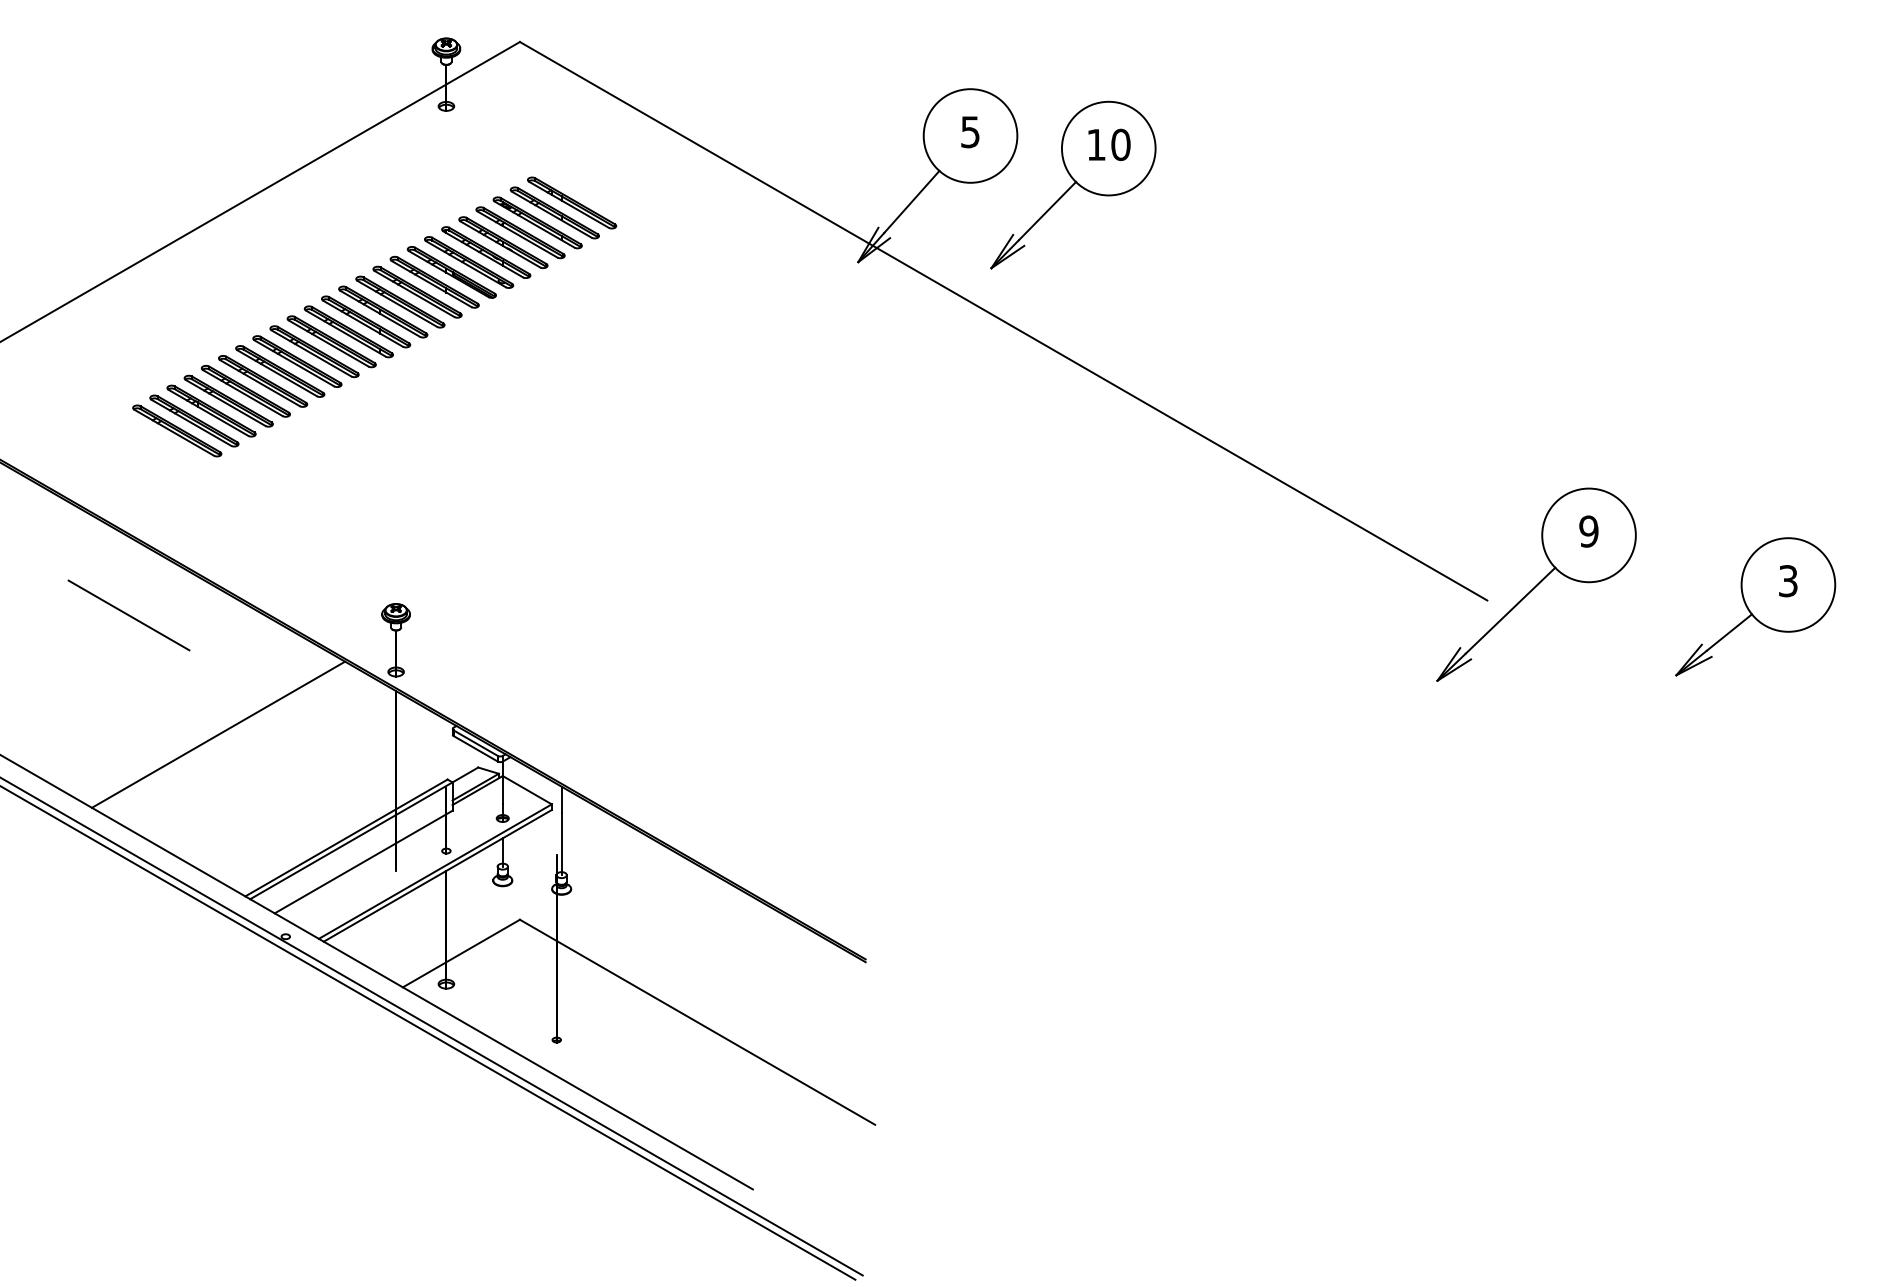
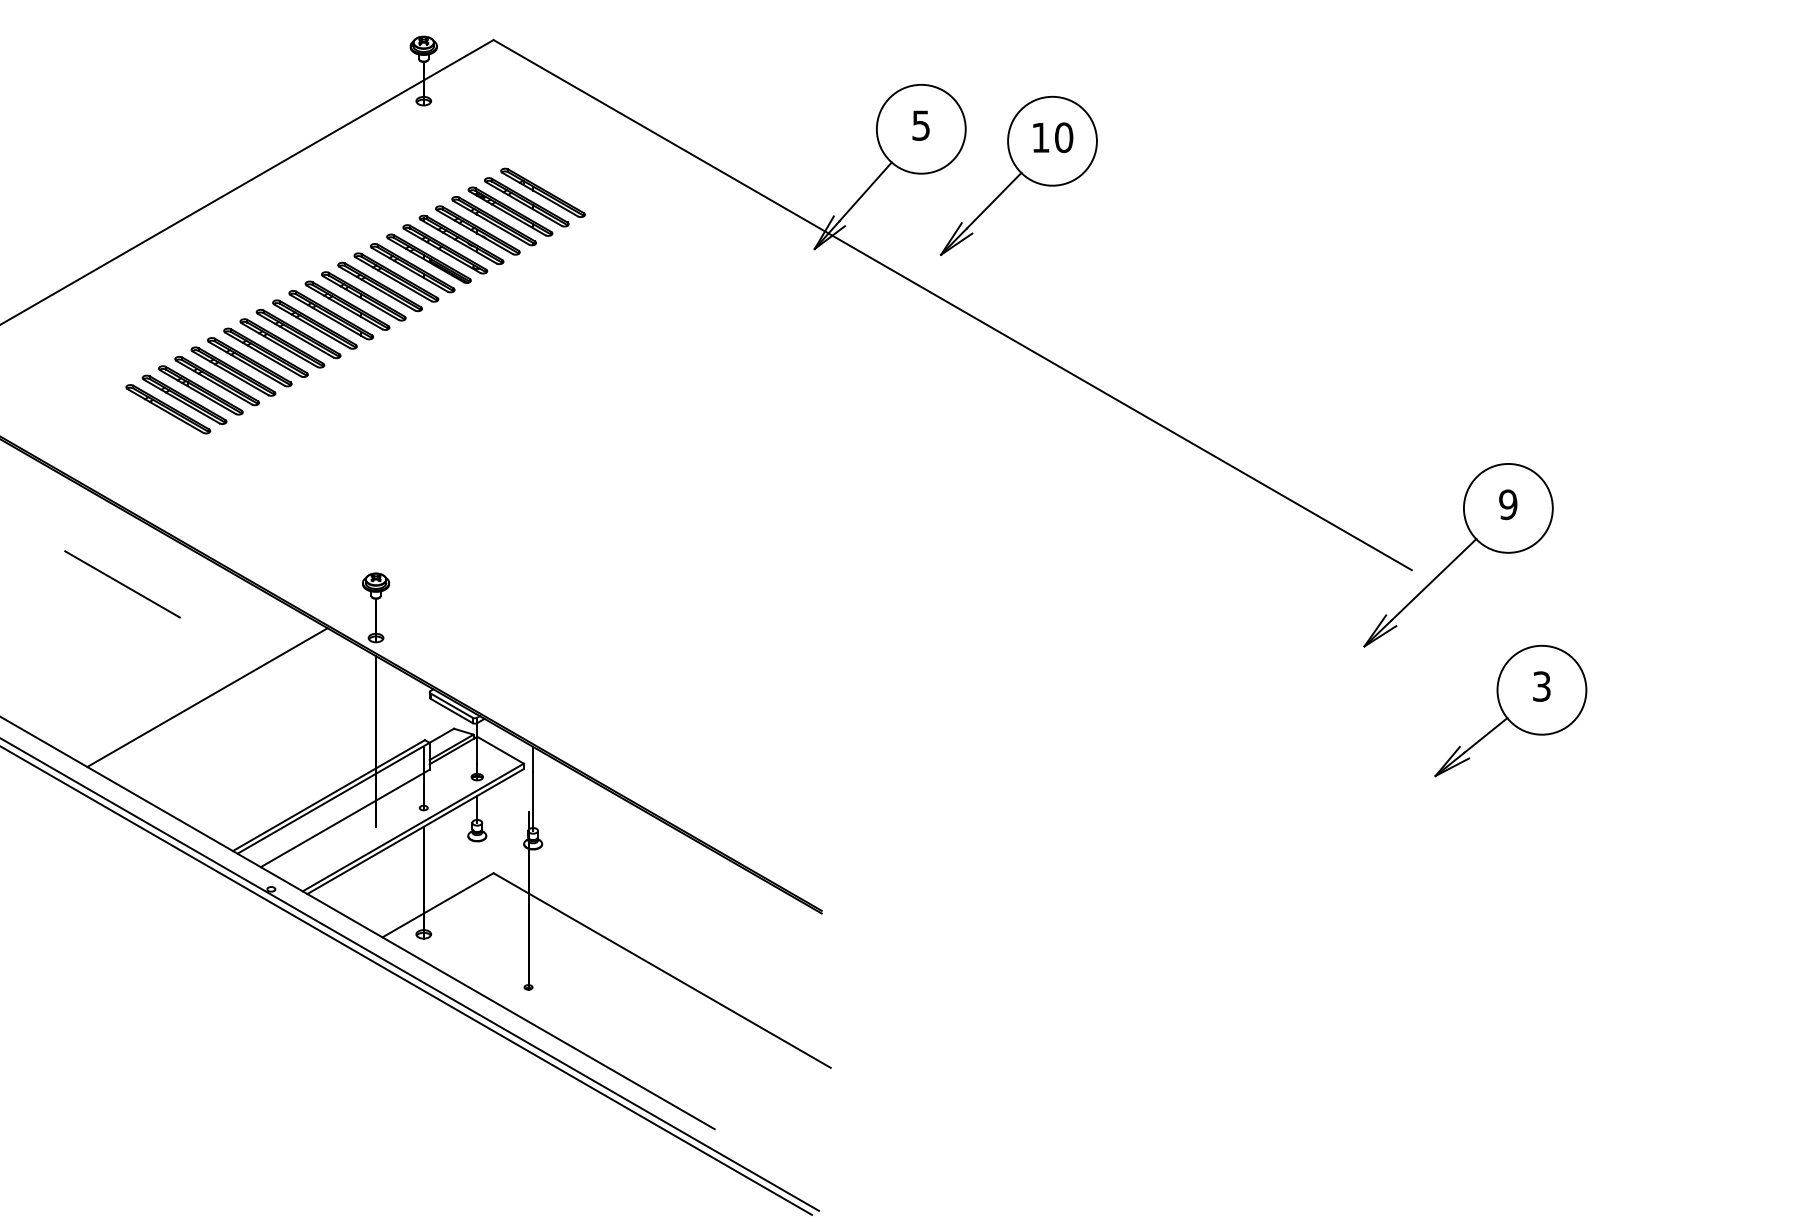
part: (1755, 606) -> (1510, 710), moved

